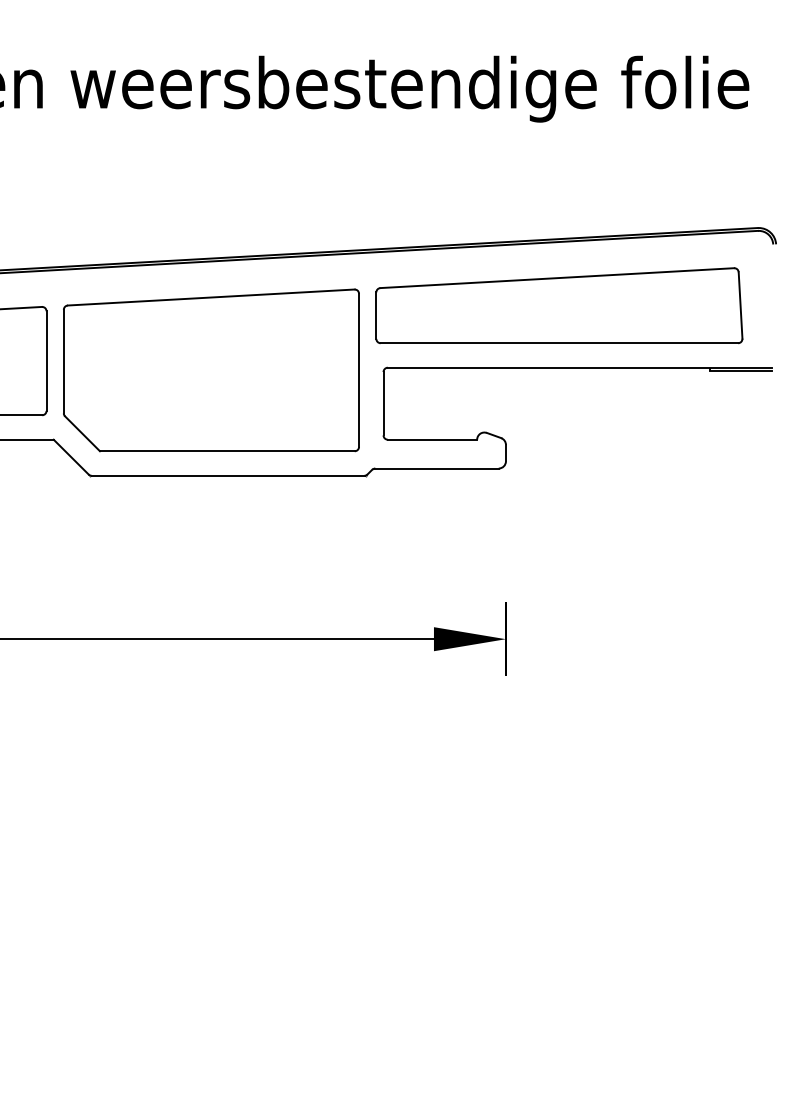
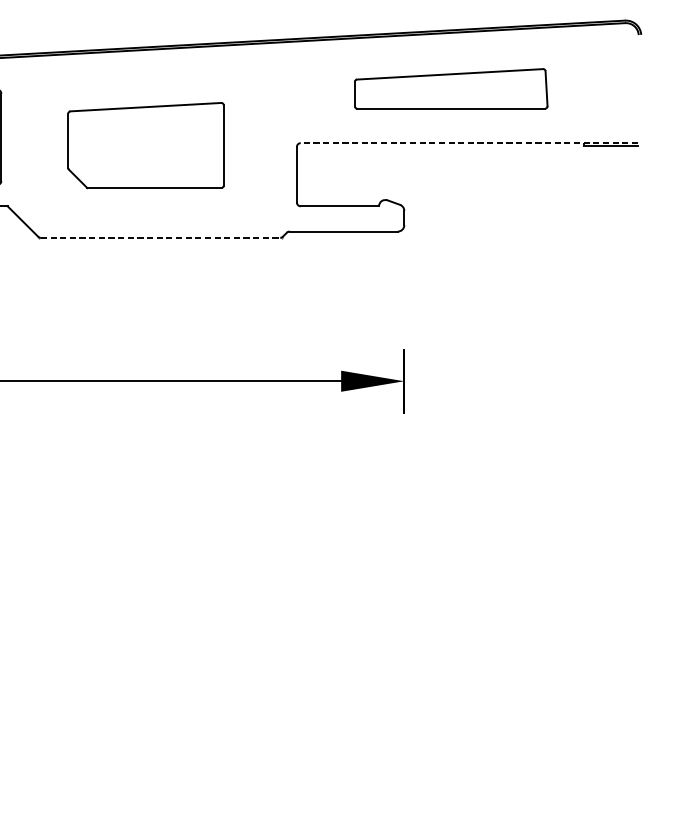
part: (559, 305) -> (451, 88), size x0.6
line: (579, 367) -> (468, 142), solid -> dashed
part: (211, 370) -> (146, 145), size x0.6
line: (228, 475) -> (160, 237), solid -> dashed

